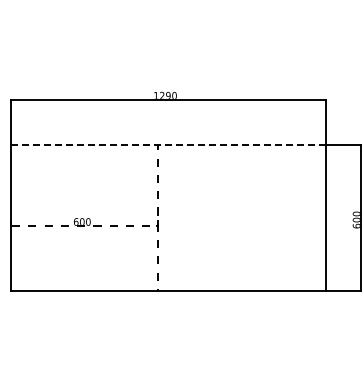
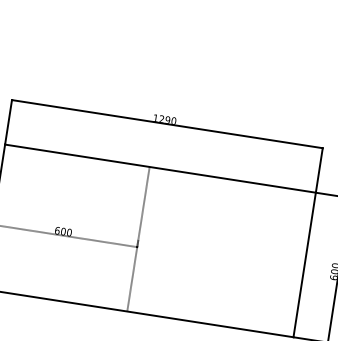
line: (168, 144) -> (160, 168), dashed -> solid

